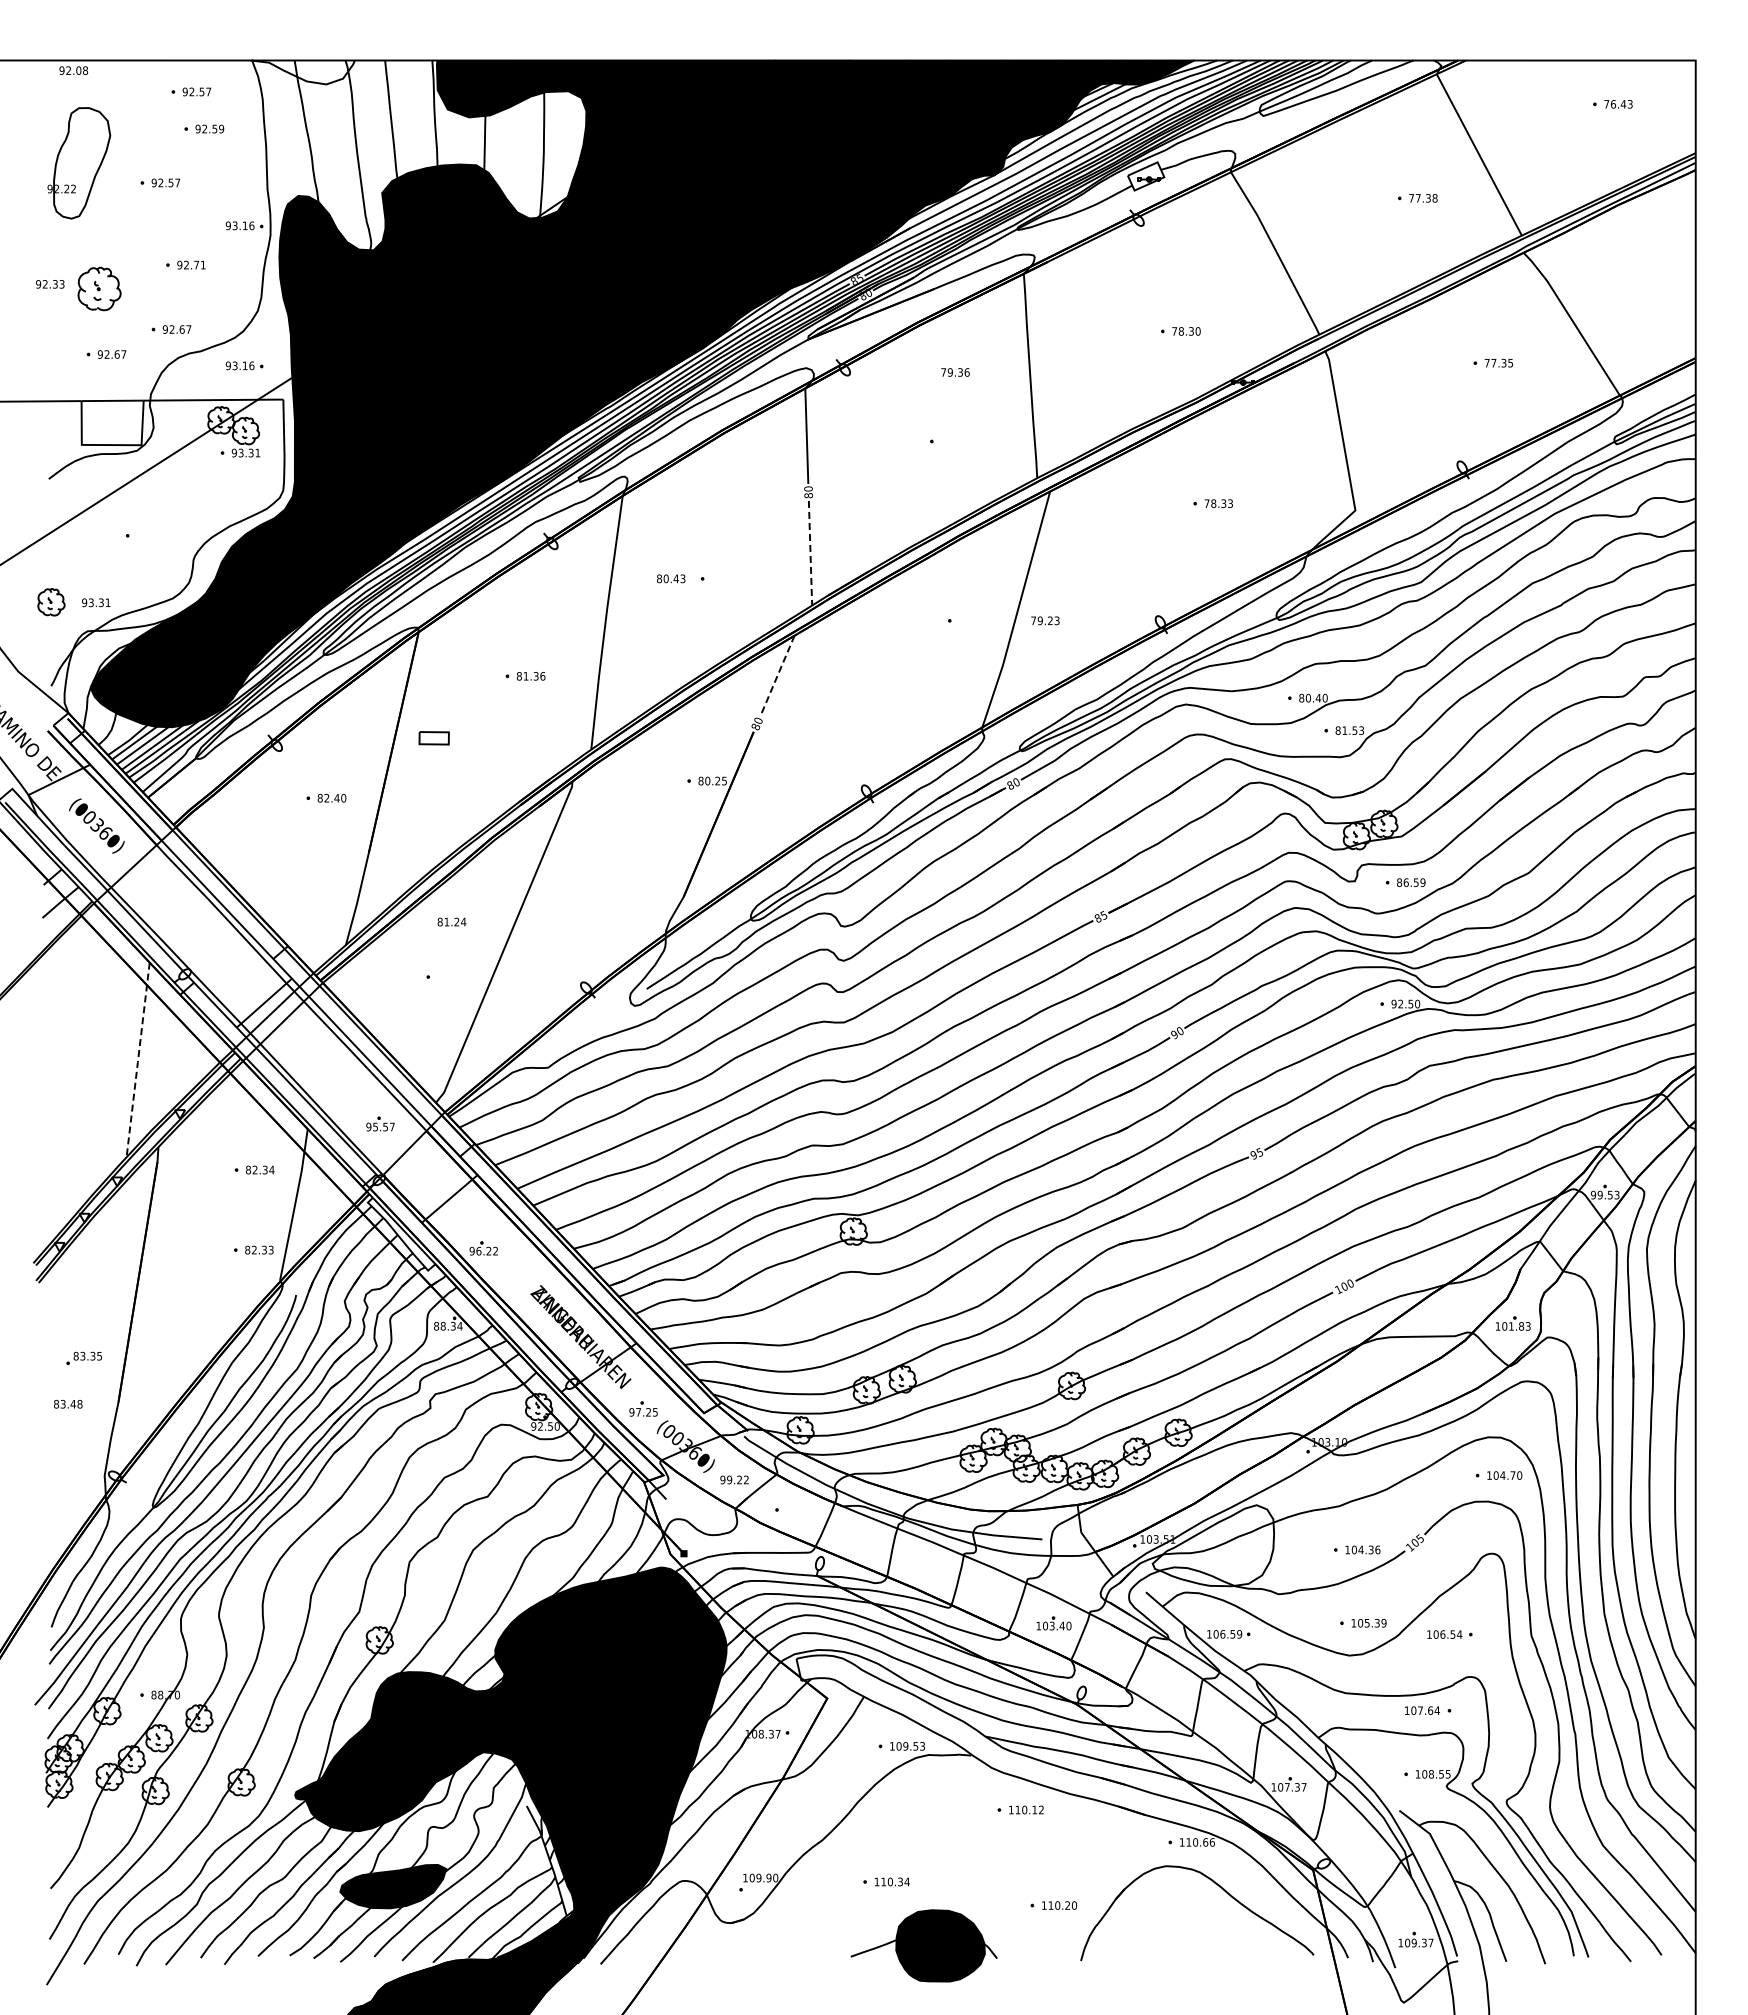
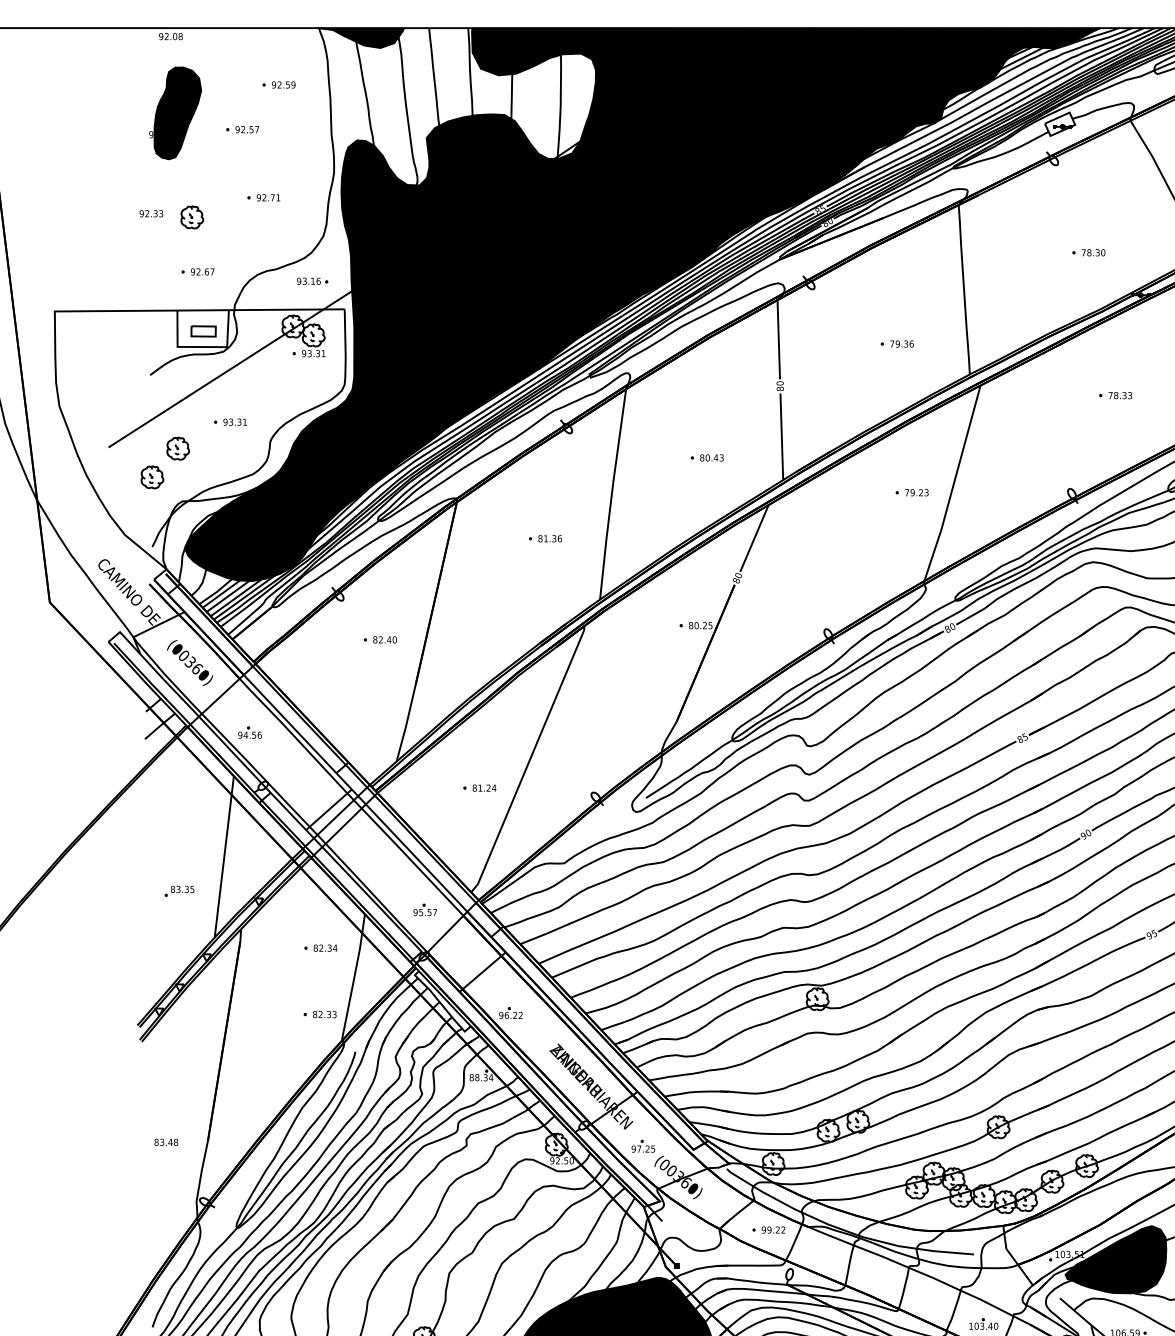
fill: (302, 72) -> (360, 38), added
part: (191, 91) -> (268, 53), removed
fill: (82, 163) -> (178, 113), added
part: (244, 225) -> (312, 164), removed
part: (99, 288) -> (192, 217), size x0.62
part: (171, 329) -> (251, 251), removed
text: (955, 372) -> (902, 344), moved
line: (810, 553) -> (781, 436), dashed -> solid
part: (82, 567) -> (178, 448), added
text: (671, 578) -> (712, 457), moved
text: (96, 602) -> (235, 422), moved
text: (1045, 620) -> (916, 492), moved
line: (777, 675) -> (754, 538), dashed -> solid
part: (433, 738) -> (203, 331), moved
part: (168, 909) -> (249, 732), added
text: (451, 921) -> (484, 787), moved
line: (138, 1060) -> (224, 857), dashed -> solid
part: (83, 1357) -> (178, 890), moved
text: (734, 1479) -> (773, 1229), moved
fill: (1213, 1545) -> (1115, 1259), added

